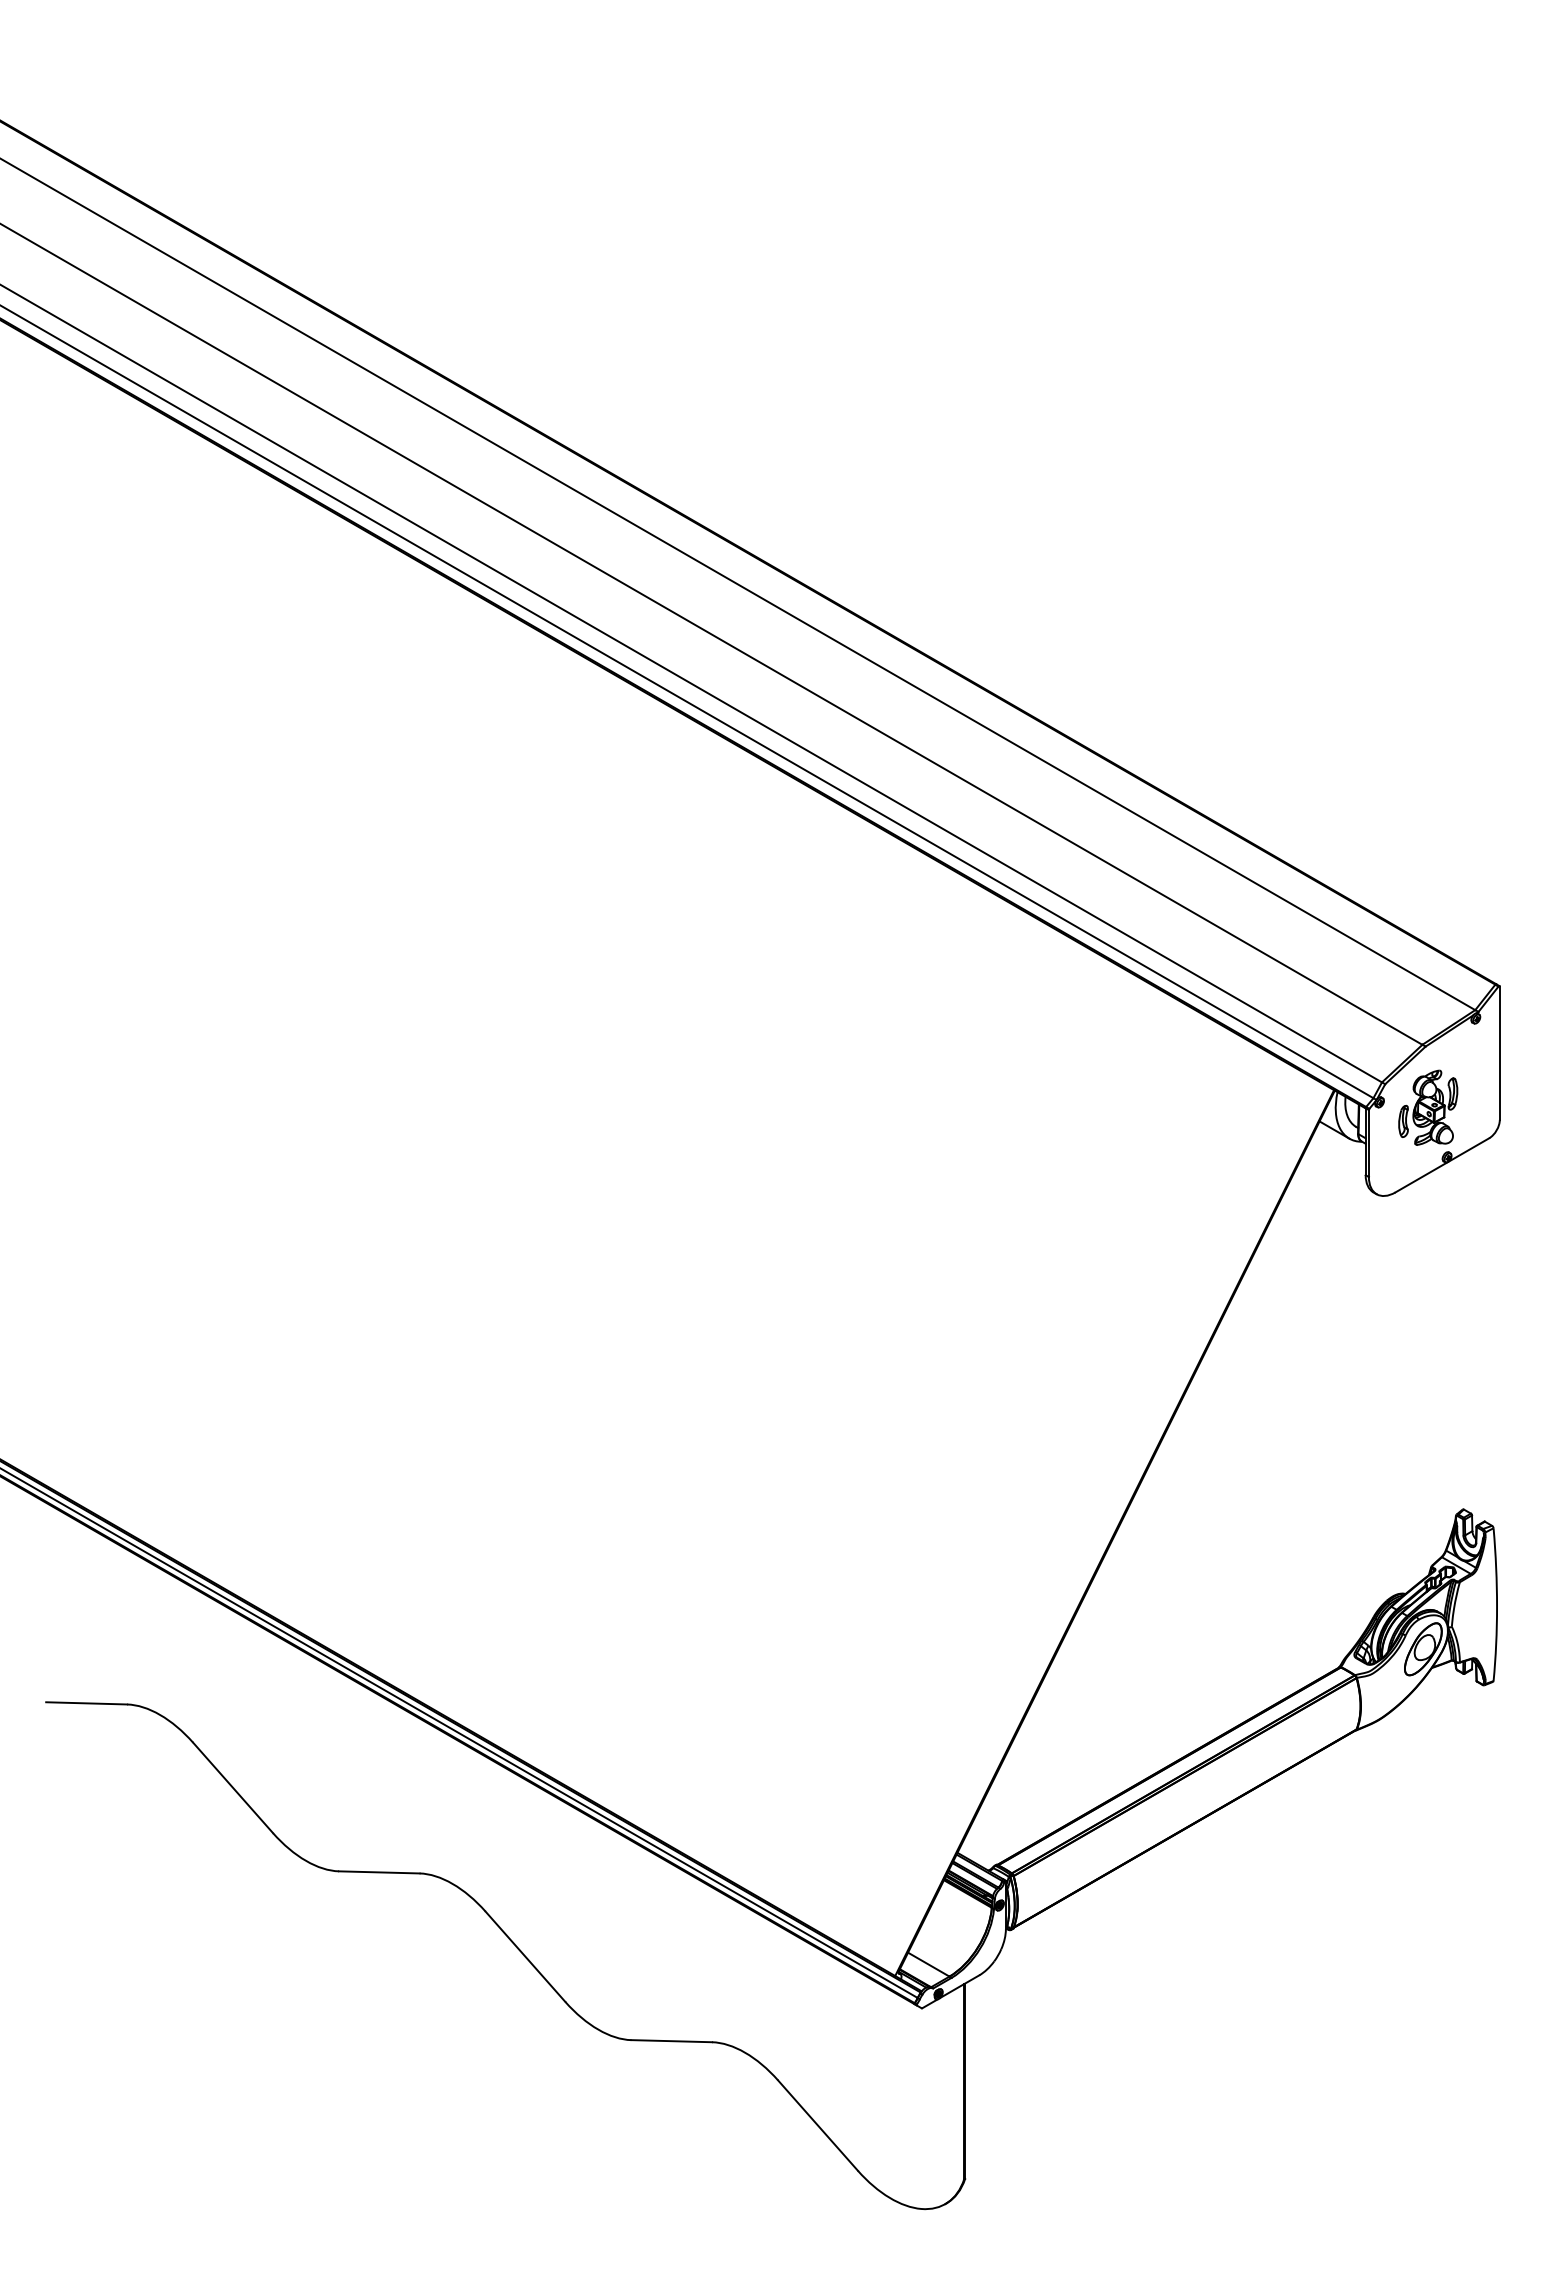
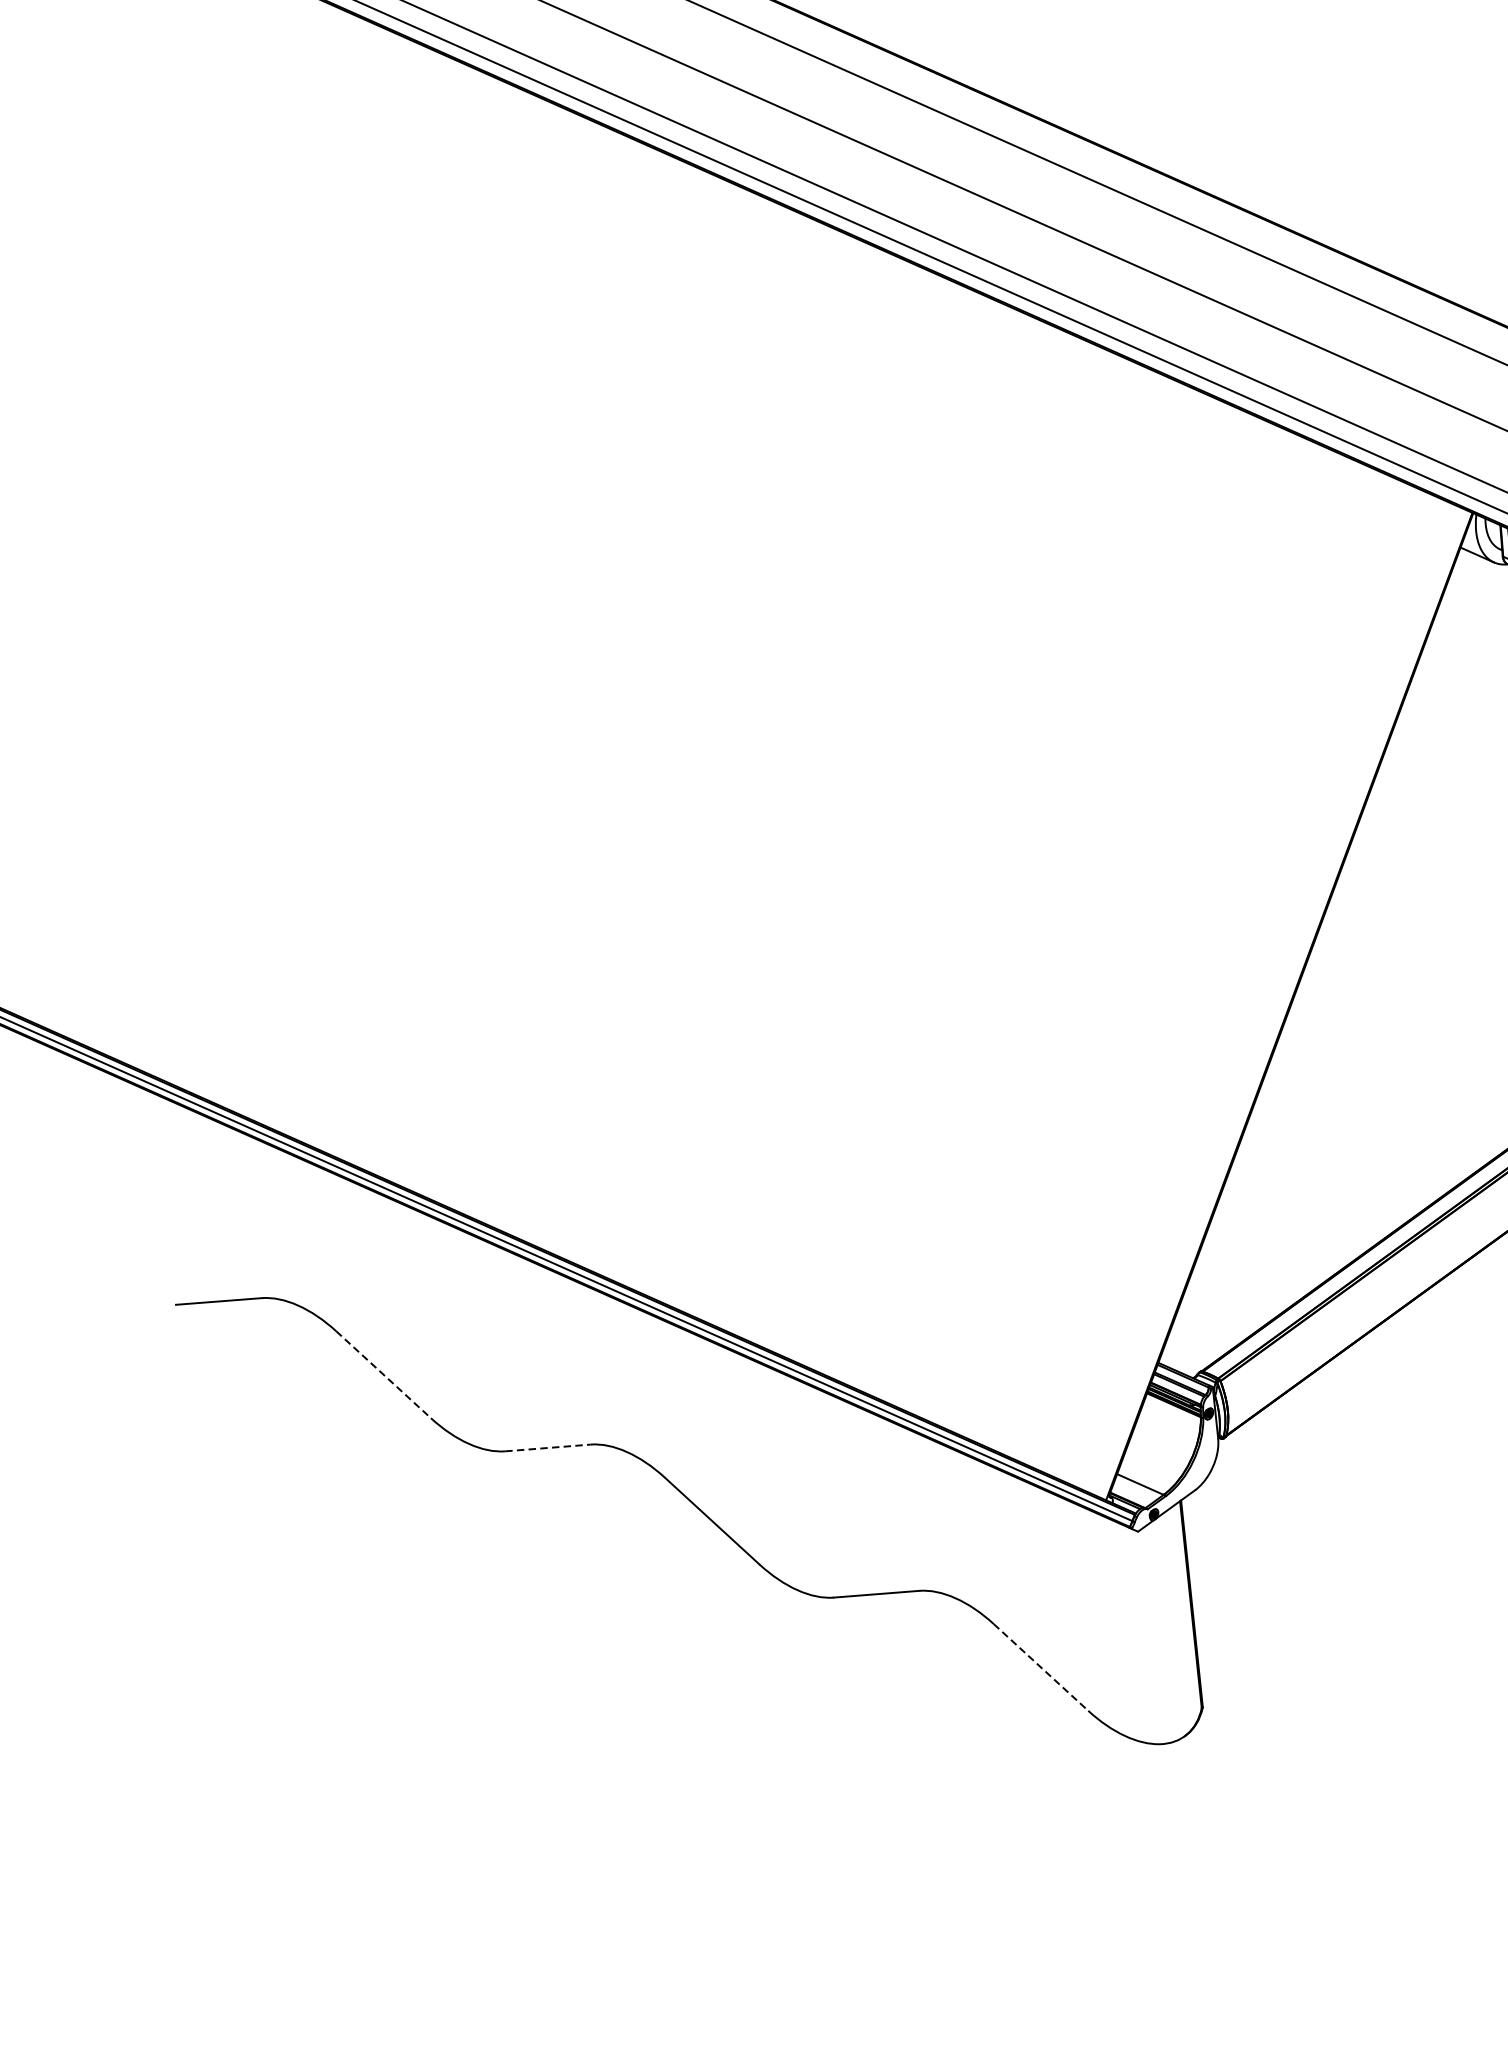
line: (233, 1788) -> (384, 1375), solid -> dashed
line: (379, 1872) -> (548, 1448), solid -> dashed
line: (818, 2126) -> (1041, 1668), solid -> dashed

